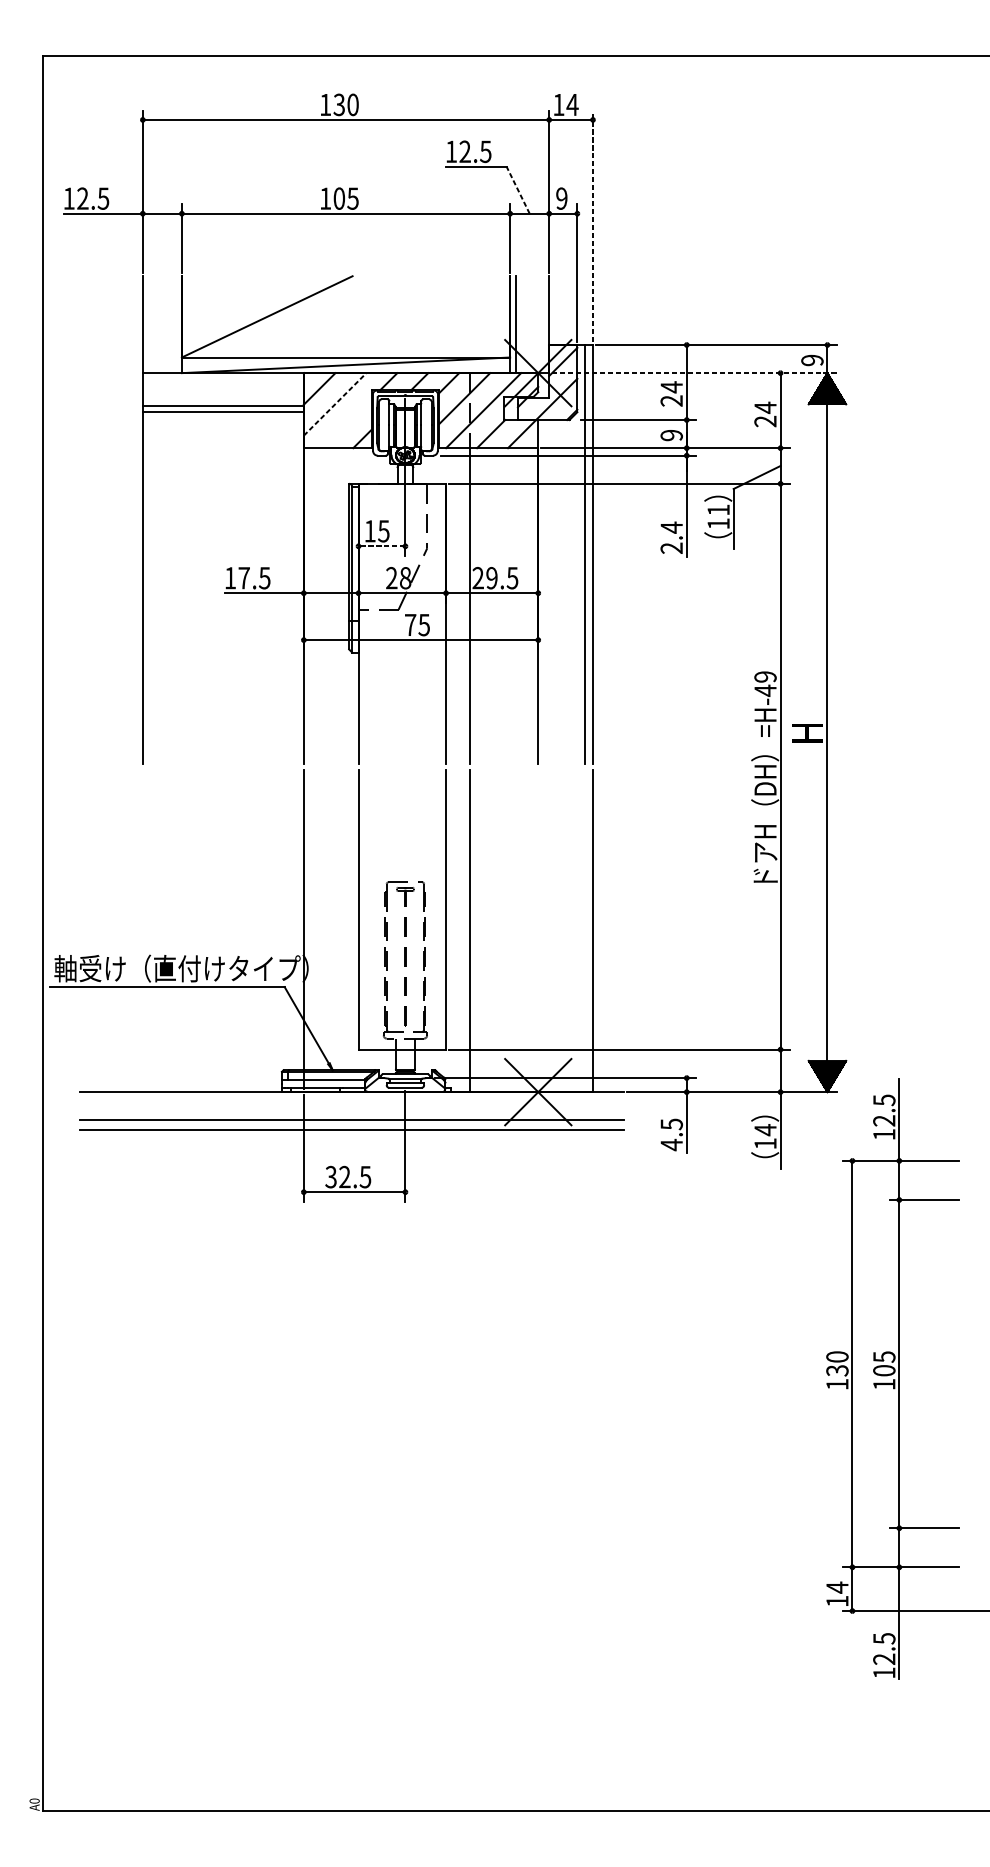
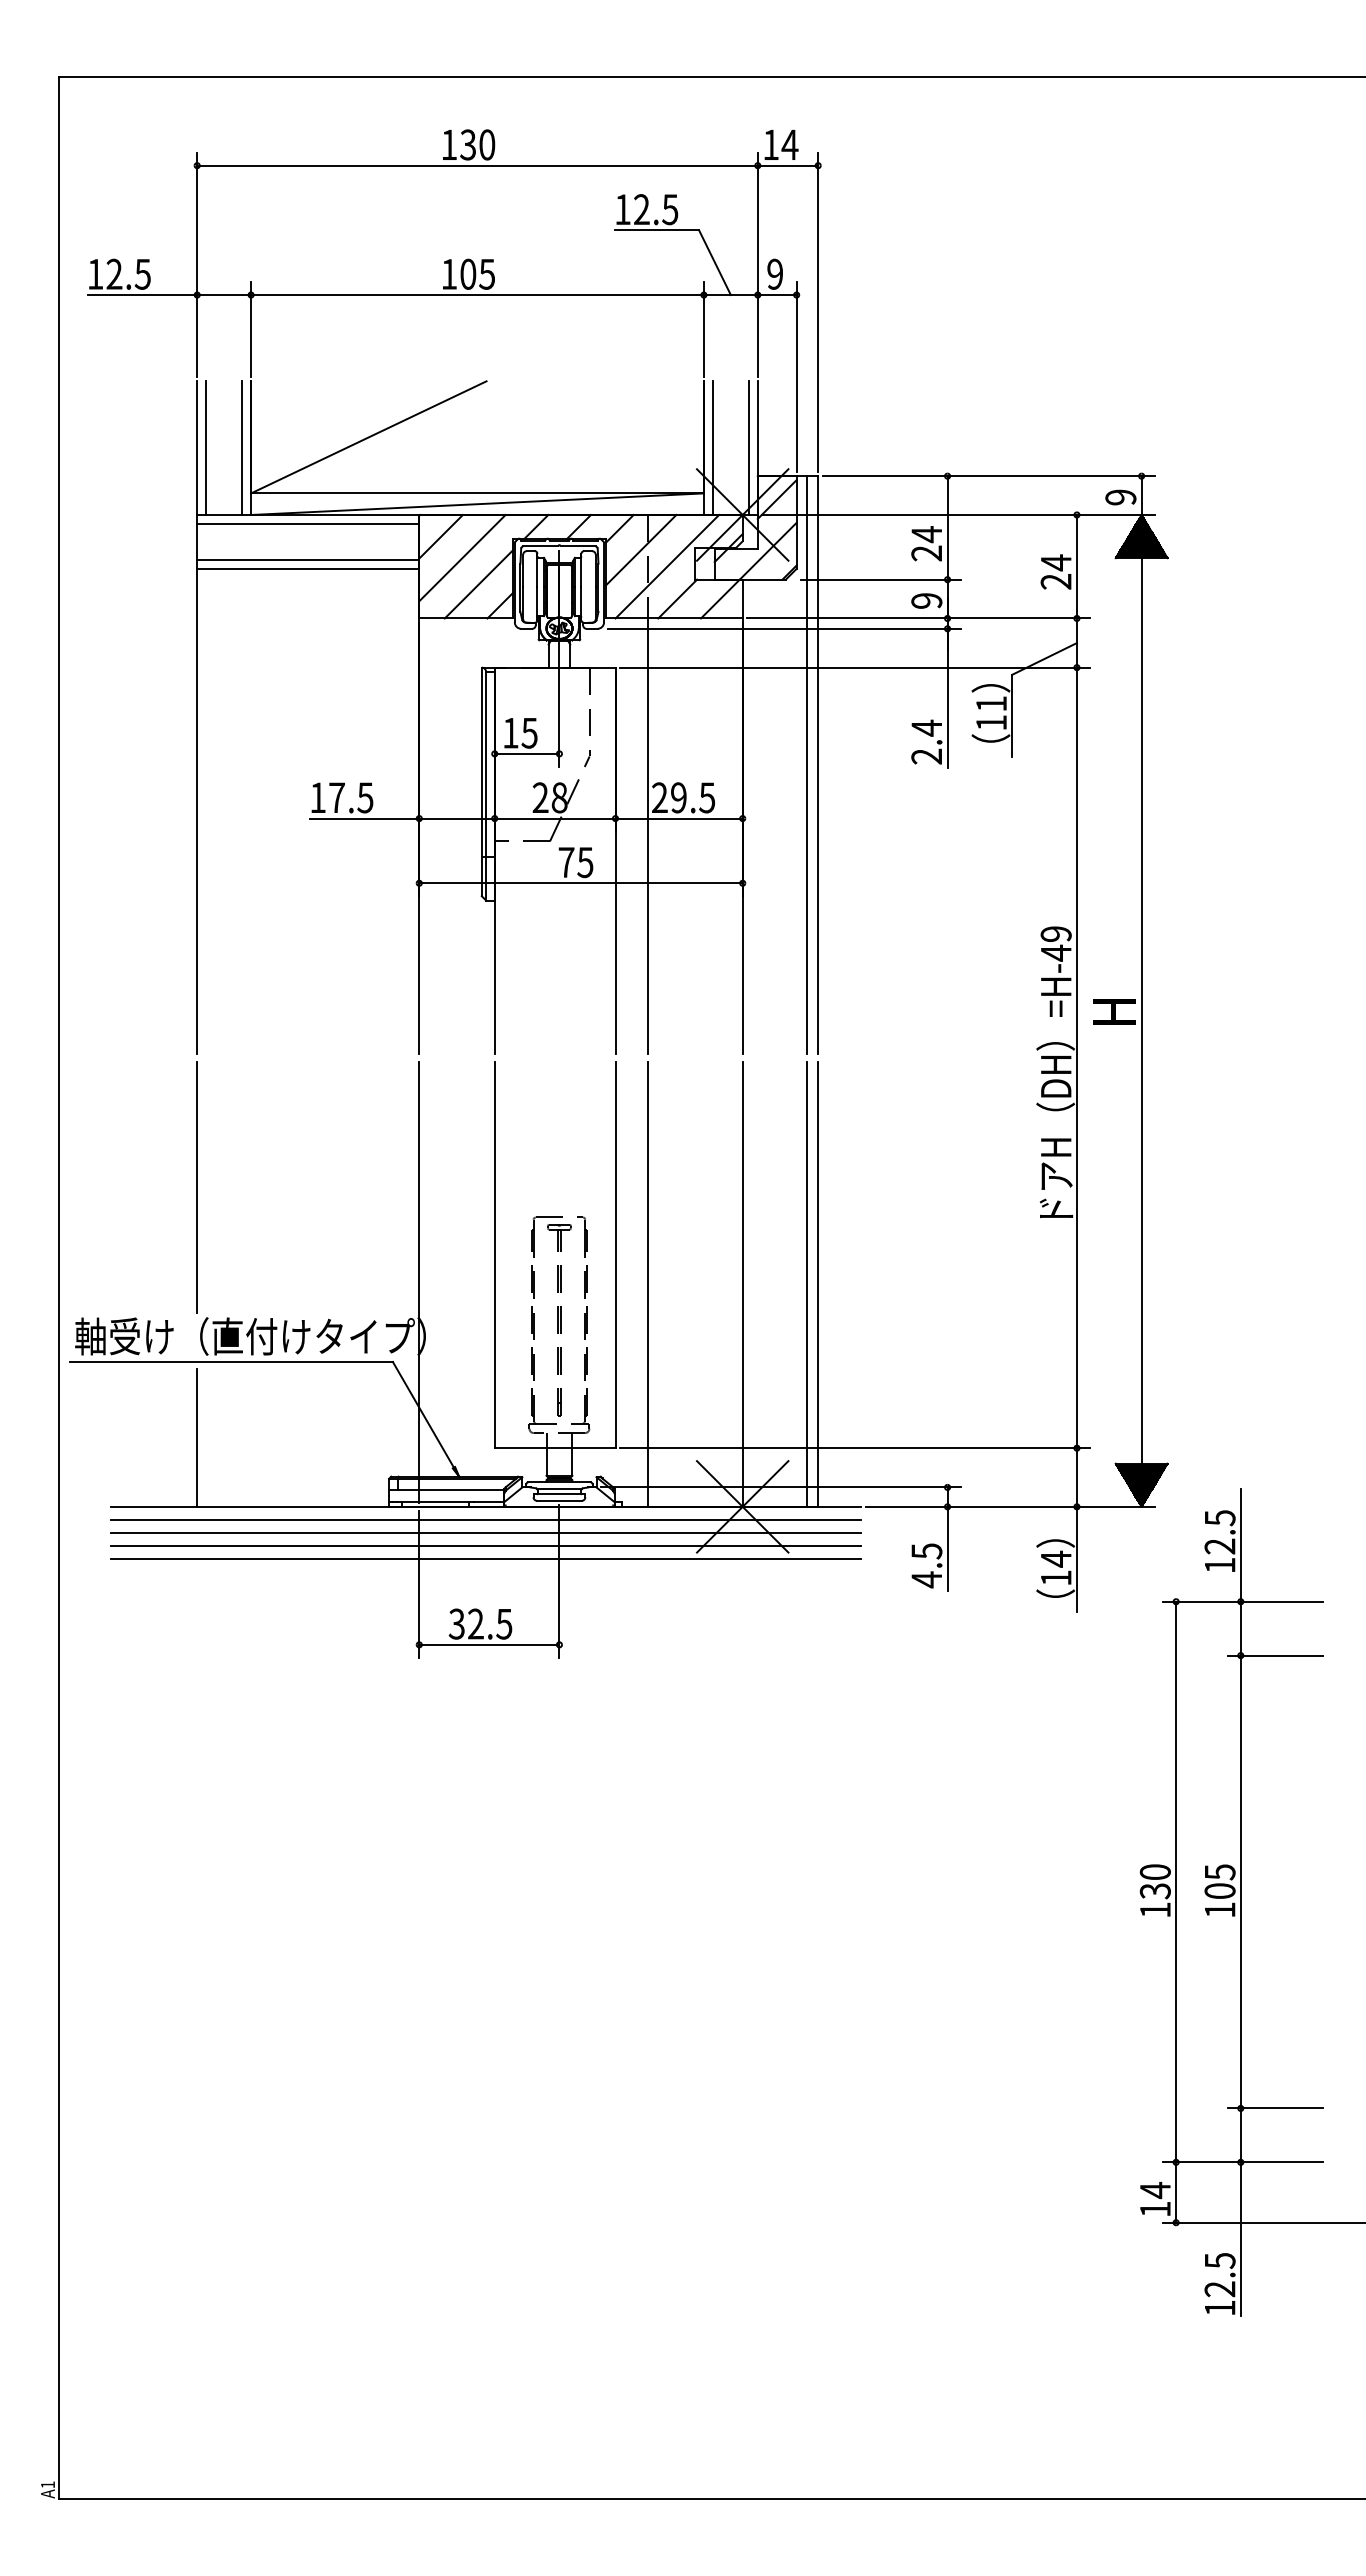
line: (517, 190) -> (714, 262), dashed -> solid
line: (593, 226) -> (818, 312), dashed -> solid
line: (148, 324) -> (205, 447), added
line: (175, 324) -> (242, 447), added
line: (543, 324) -> (749, 447), added
line: (694, 372) -> (958, 514), dashed -> solid
line: (223, 379) -> (308, 523), added
line: (335, 403) -> (462, 557), dashed -> solid
line: (346, 423) -> (478, 584), added
line: (381, 546) -> (526, 753), dashed -> solid
line: (143, 860) -> (197, 1187), added
line: (538, 930) -> (742, 1284), added
line: (585, 930) -> (807, 1284), added
line: (143, 1041) -> (197, 1437), added
line: (351, 1101) -> (485, 1519), added
line: (351, 1110) -> (485, 1532), added
text: (34, 1800) -> (47, 2484), A0 -> A1

